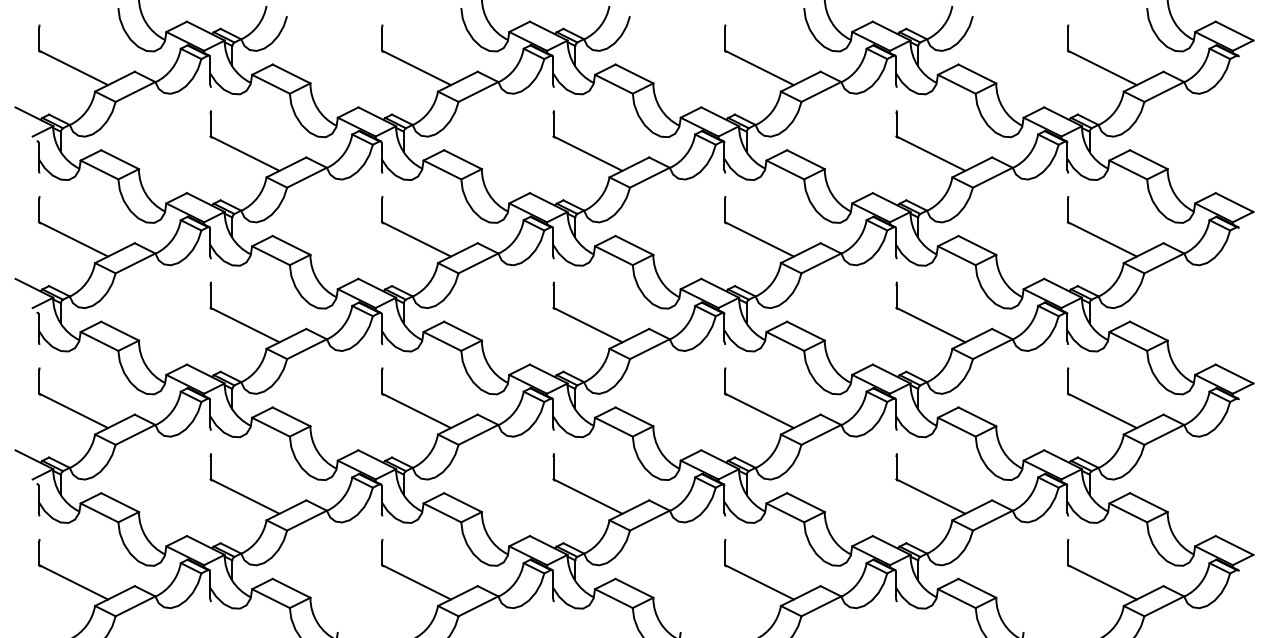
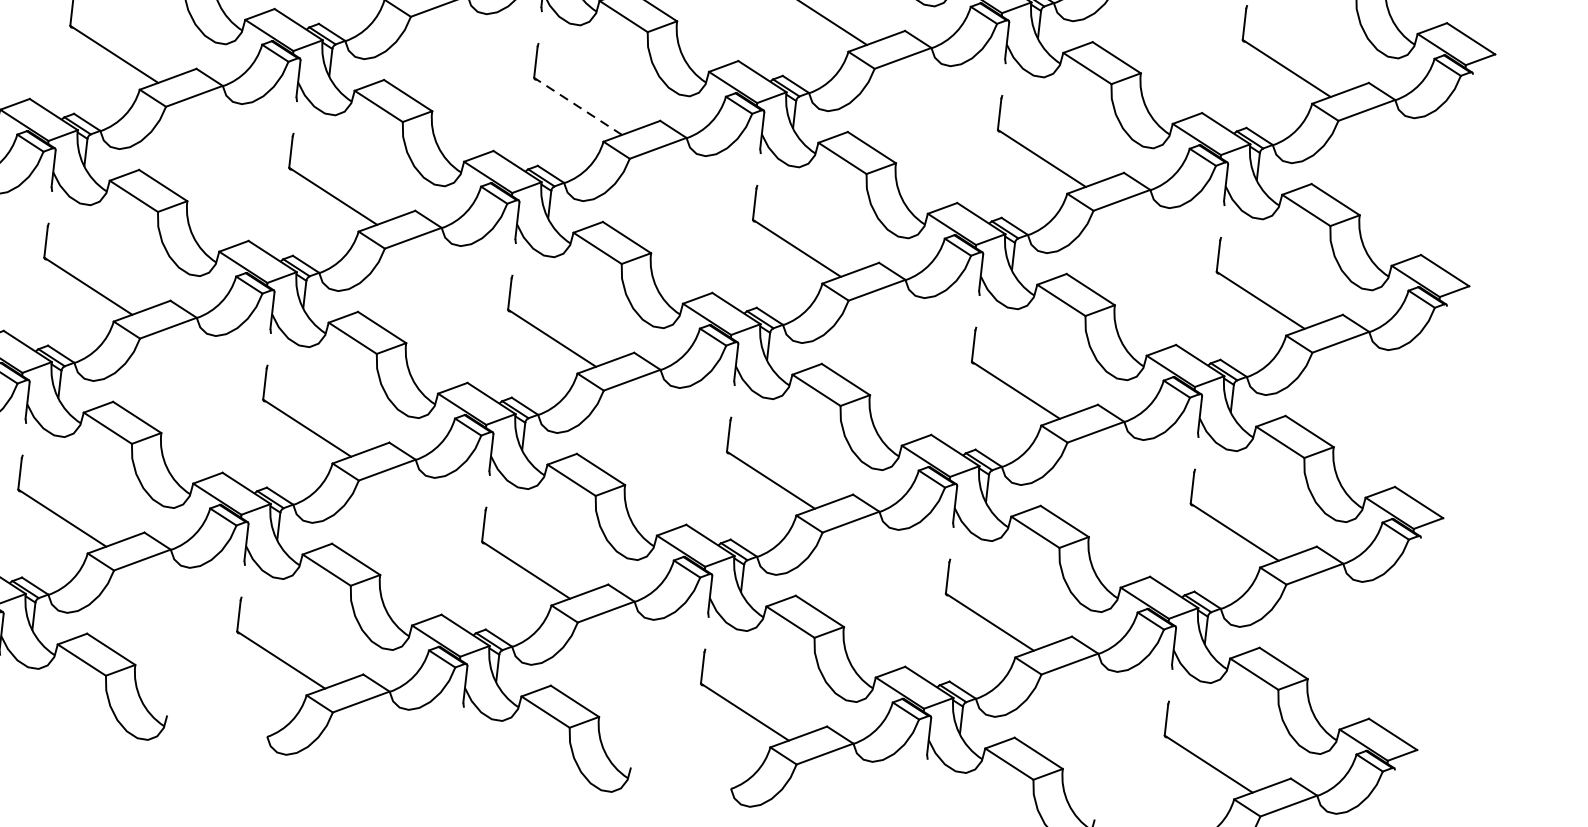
line: (587, 153) -> (577, 106), solid -> dashed

